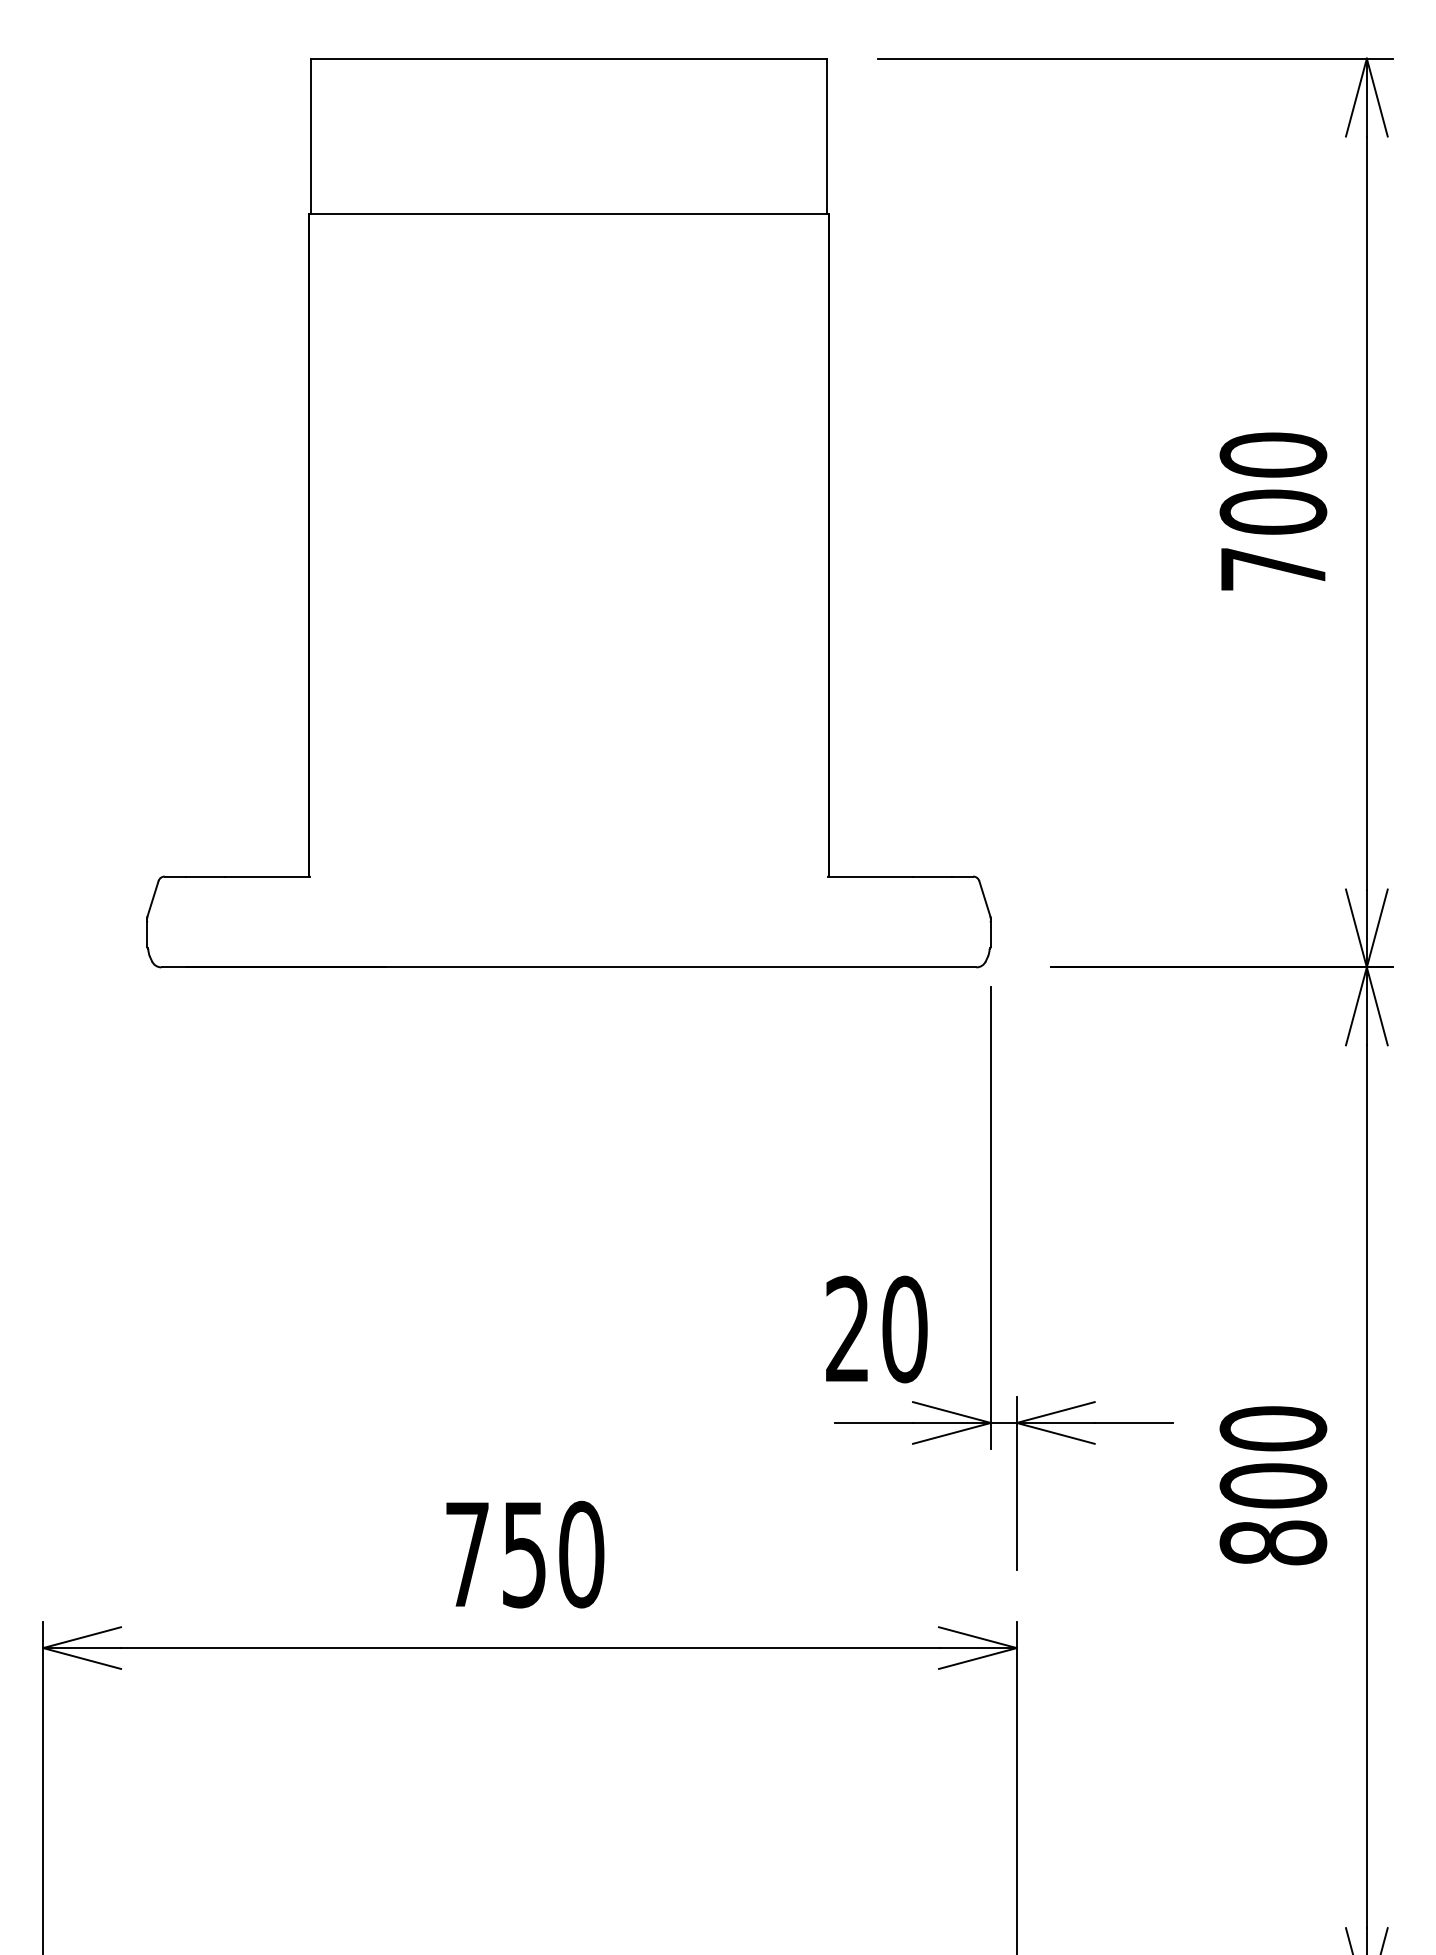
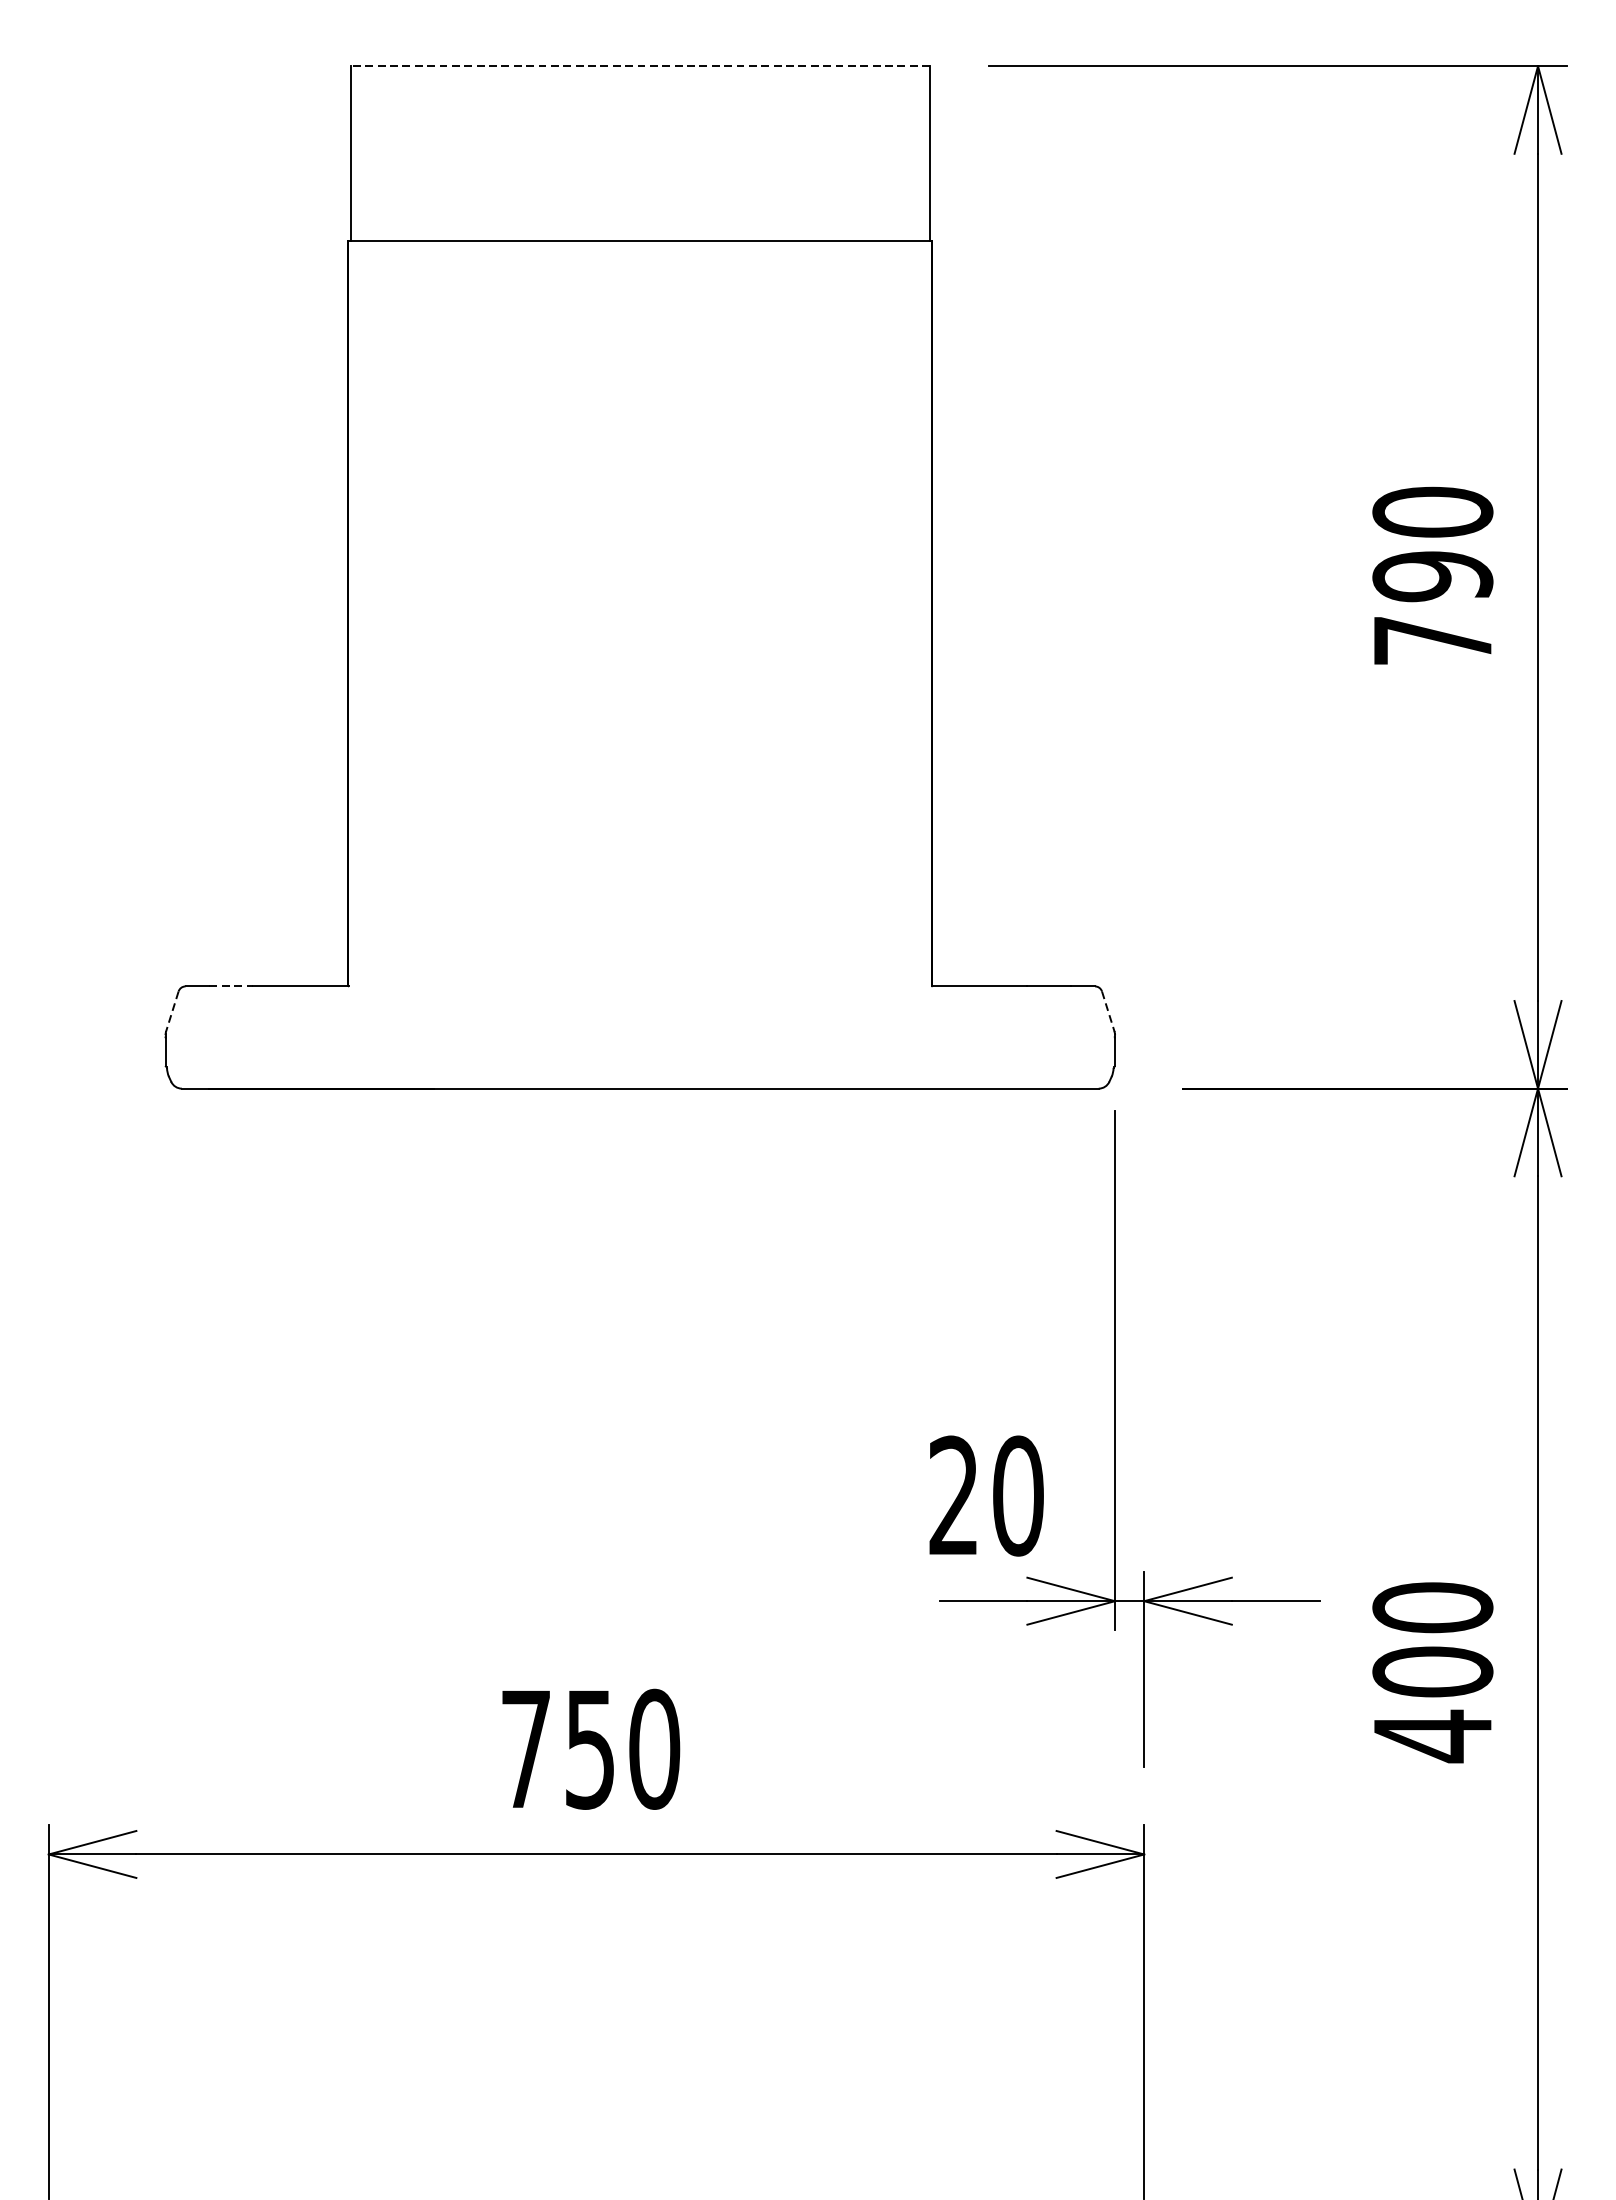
line: (568, 58) -> (639, 66), solid -> dashed
text: (1273, 511) -> (1432, 575), 700 -> 790
line: (205, 876) -> (231, 986), solid -> dashed
line: (152, 899) -> (171, 1012), solid -> dashed
line: (984, 899) -> (1107, 1012), solid -> dashed
text: (1273, 1543) -> (1432, 1736), 800 -> 400

